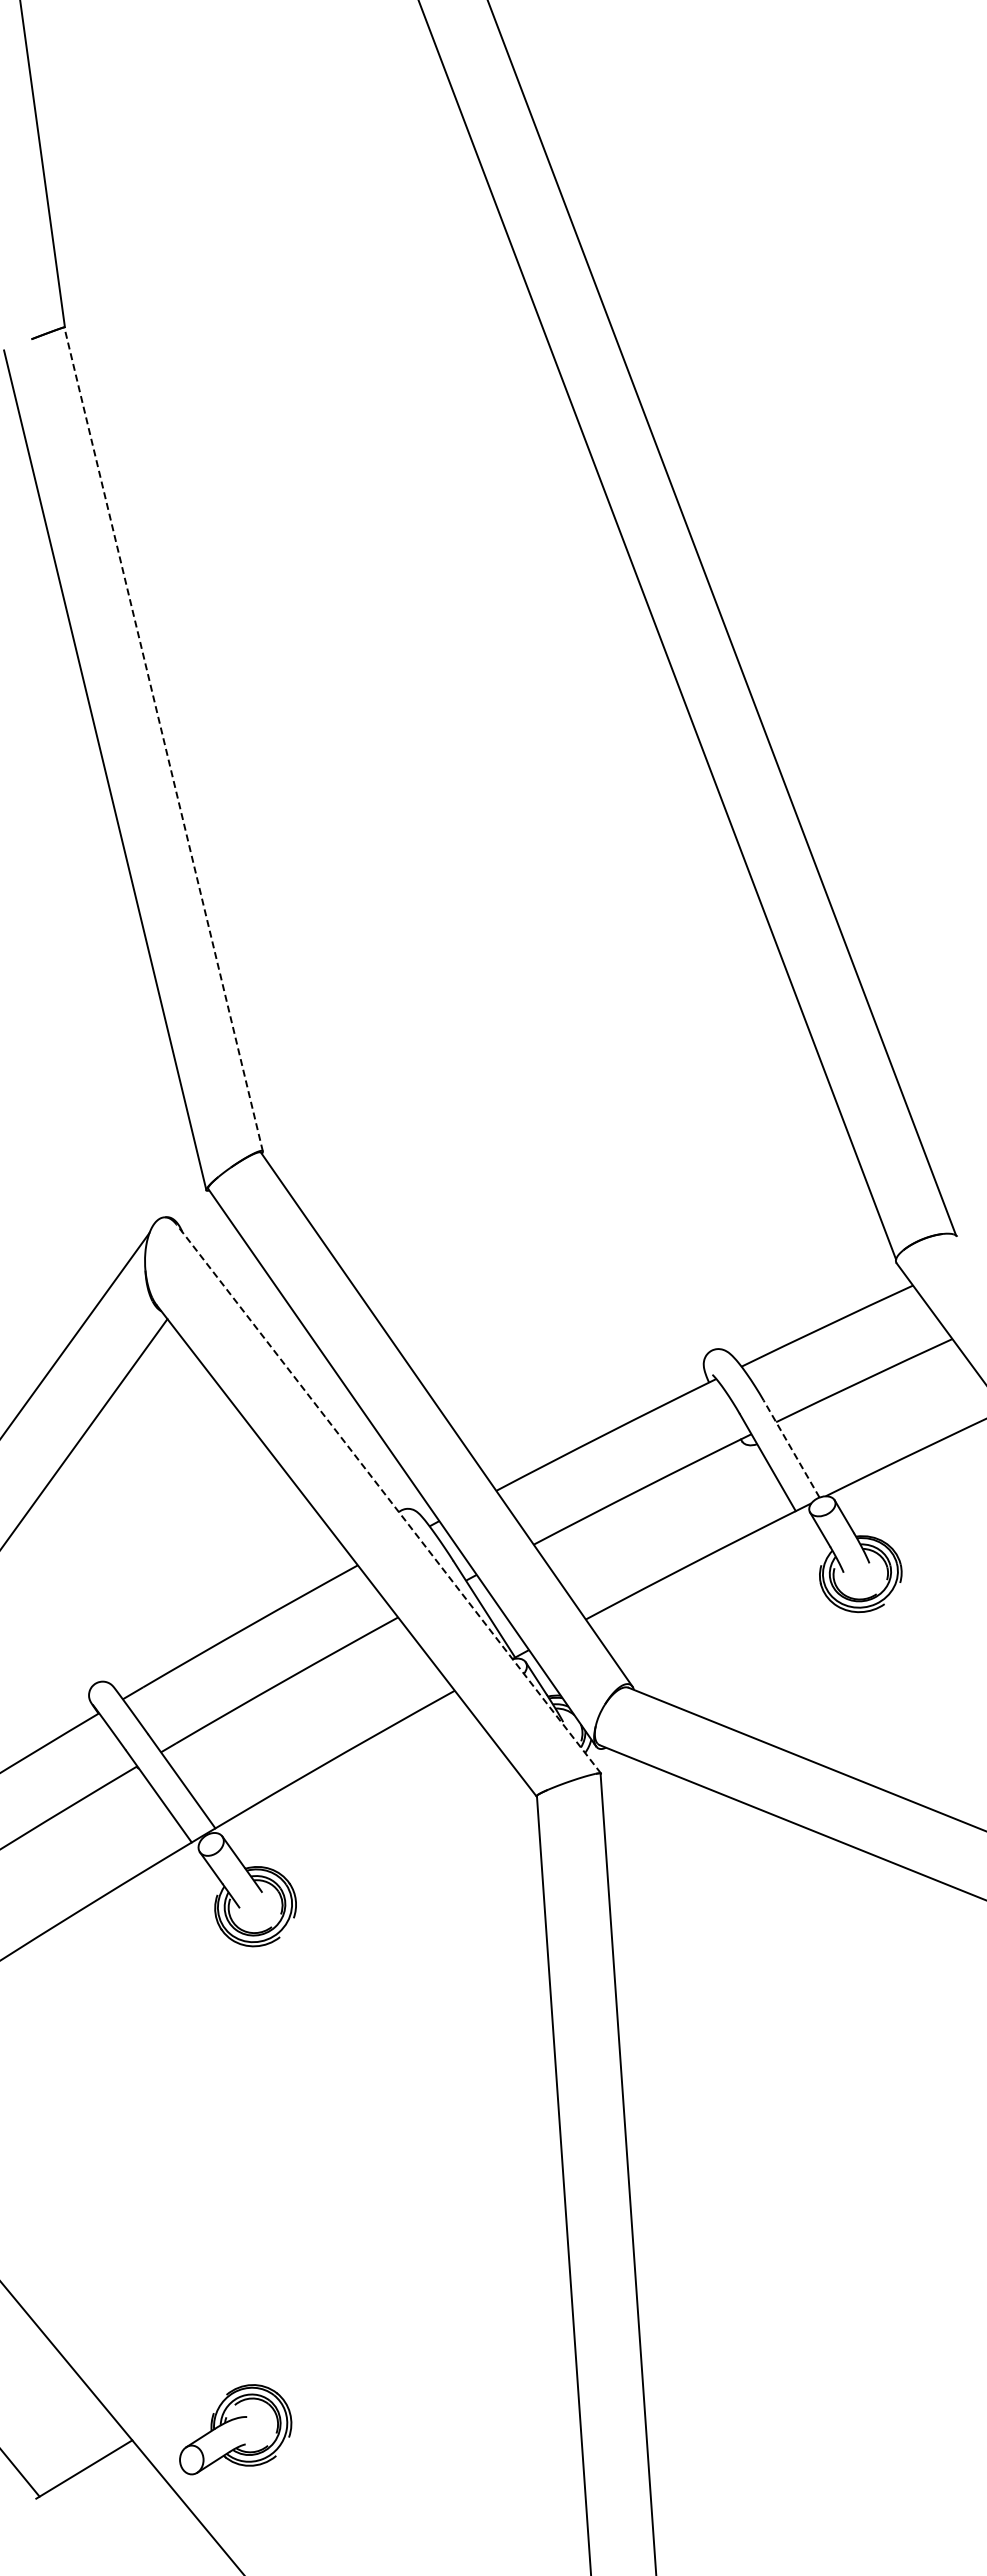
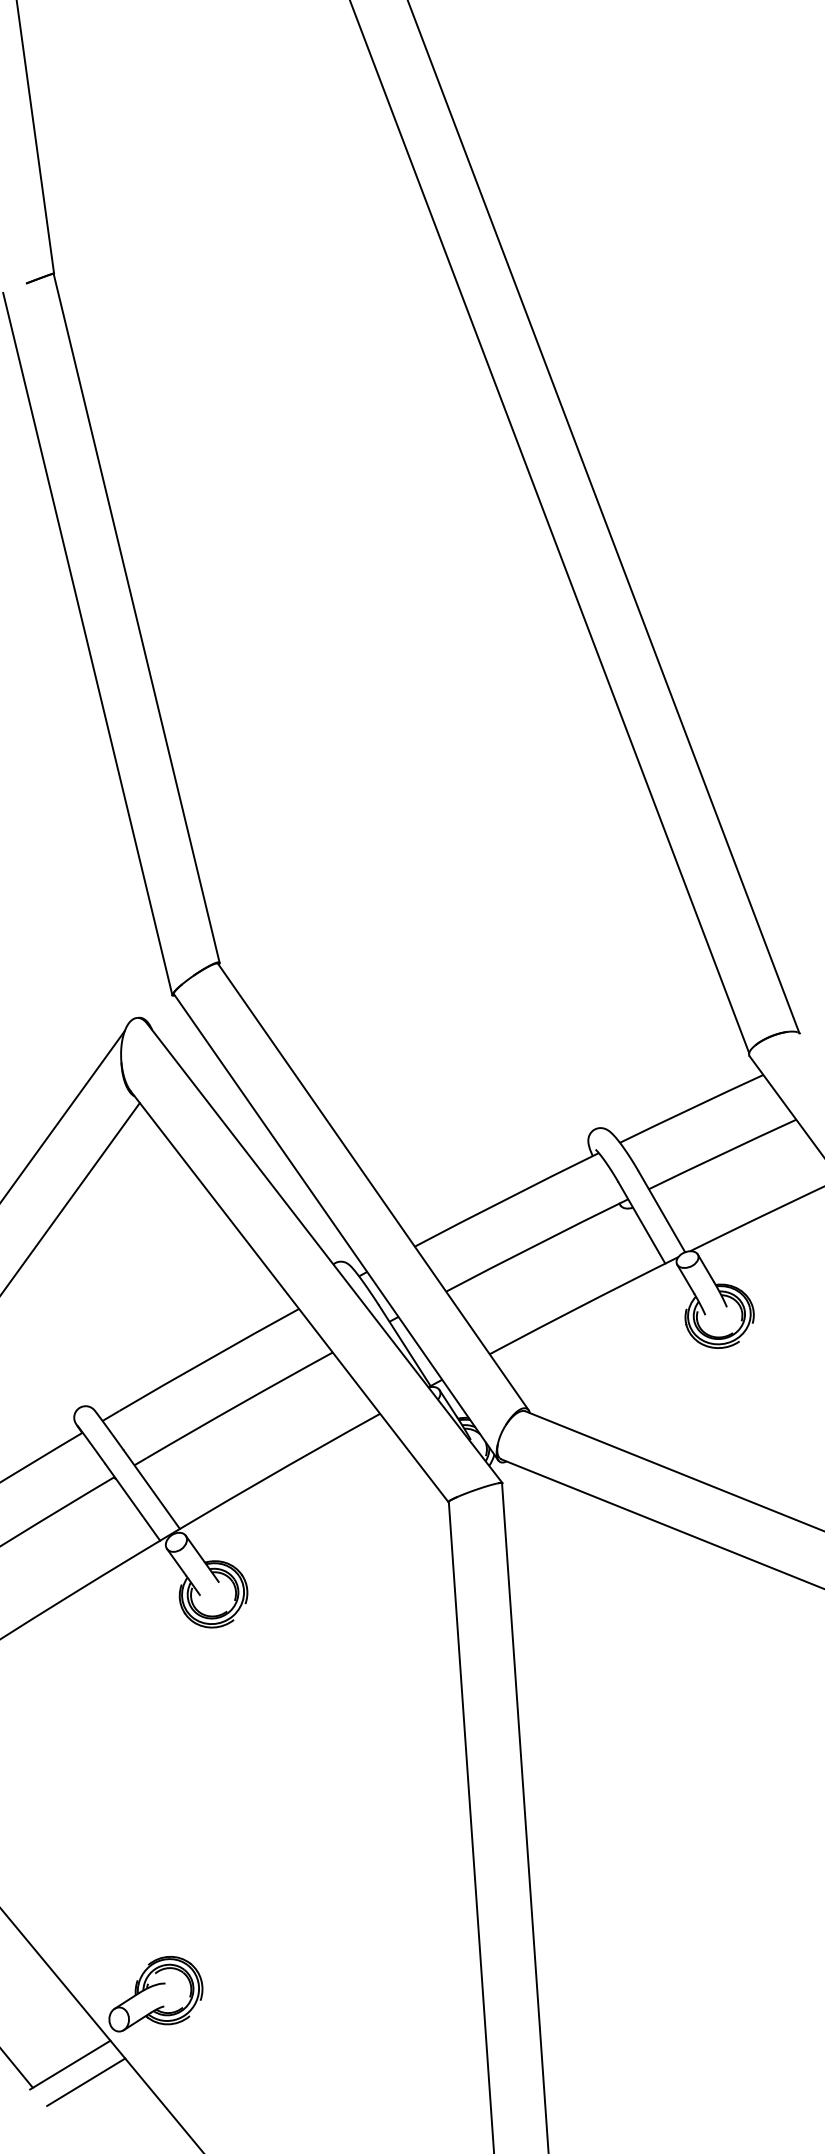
line: (163, 739) -> (136, 618), dashed -> solid
line: (791, 1449) -> (661, 1212), dashed -> solid
line: (388, 1498) -> (324, 1253), dashed -> solid
part: (235, 2429) -> (155, 1994), moved
line: (103, 2489) -> (86, 2081), added

